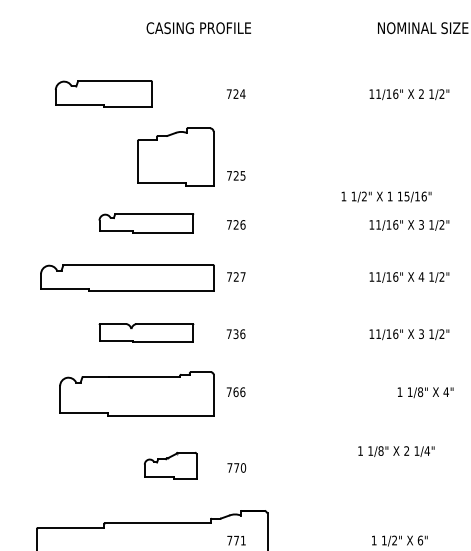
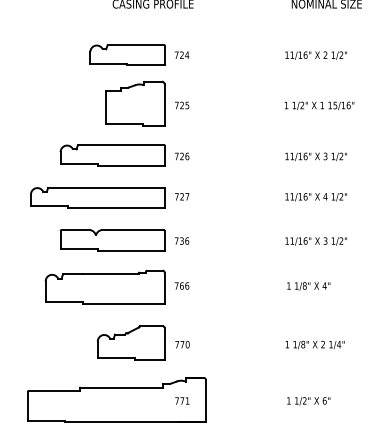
part: (103, 93) -> (127, 54), moved
text: (236, 175) -> (182, 105), moved
text: (386, 196) -> (319, 105), moved
part: (146, 223) -> (112, 155), size x1.43
part: (146, 333) -> (112, 240), size x1.43
text: (425, 392) -> (308, 286), moved
text: (395, 450) -> (314, 344), moved
part: (170, 465) -> (131, 342), size x1.67

